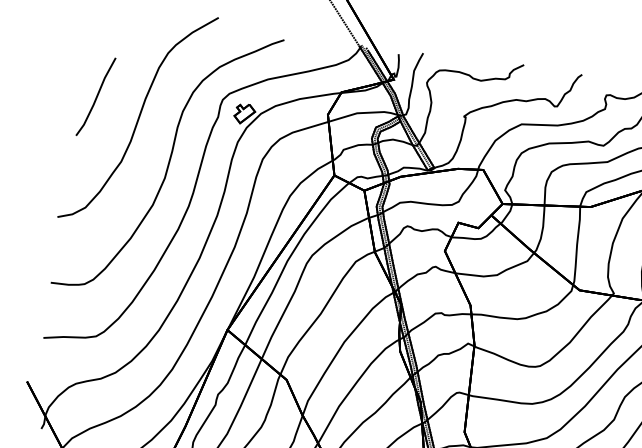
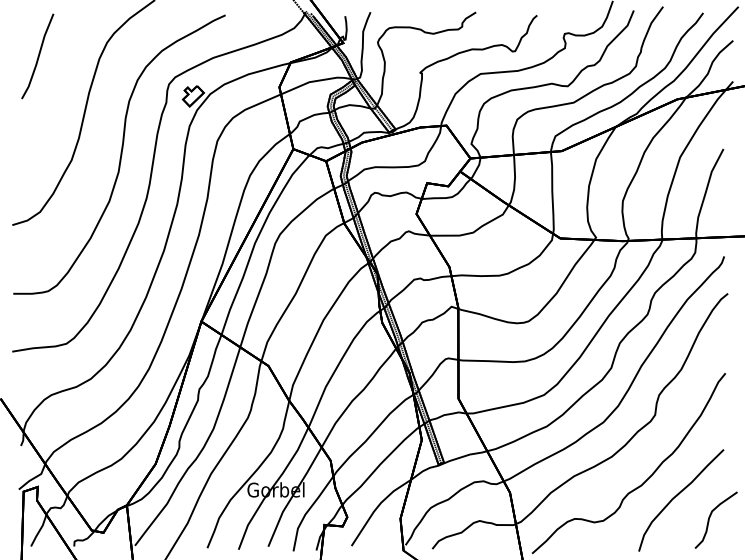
line: (95, 96) -> (37, 56), moved

